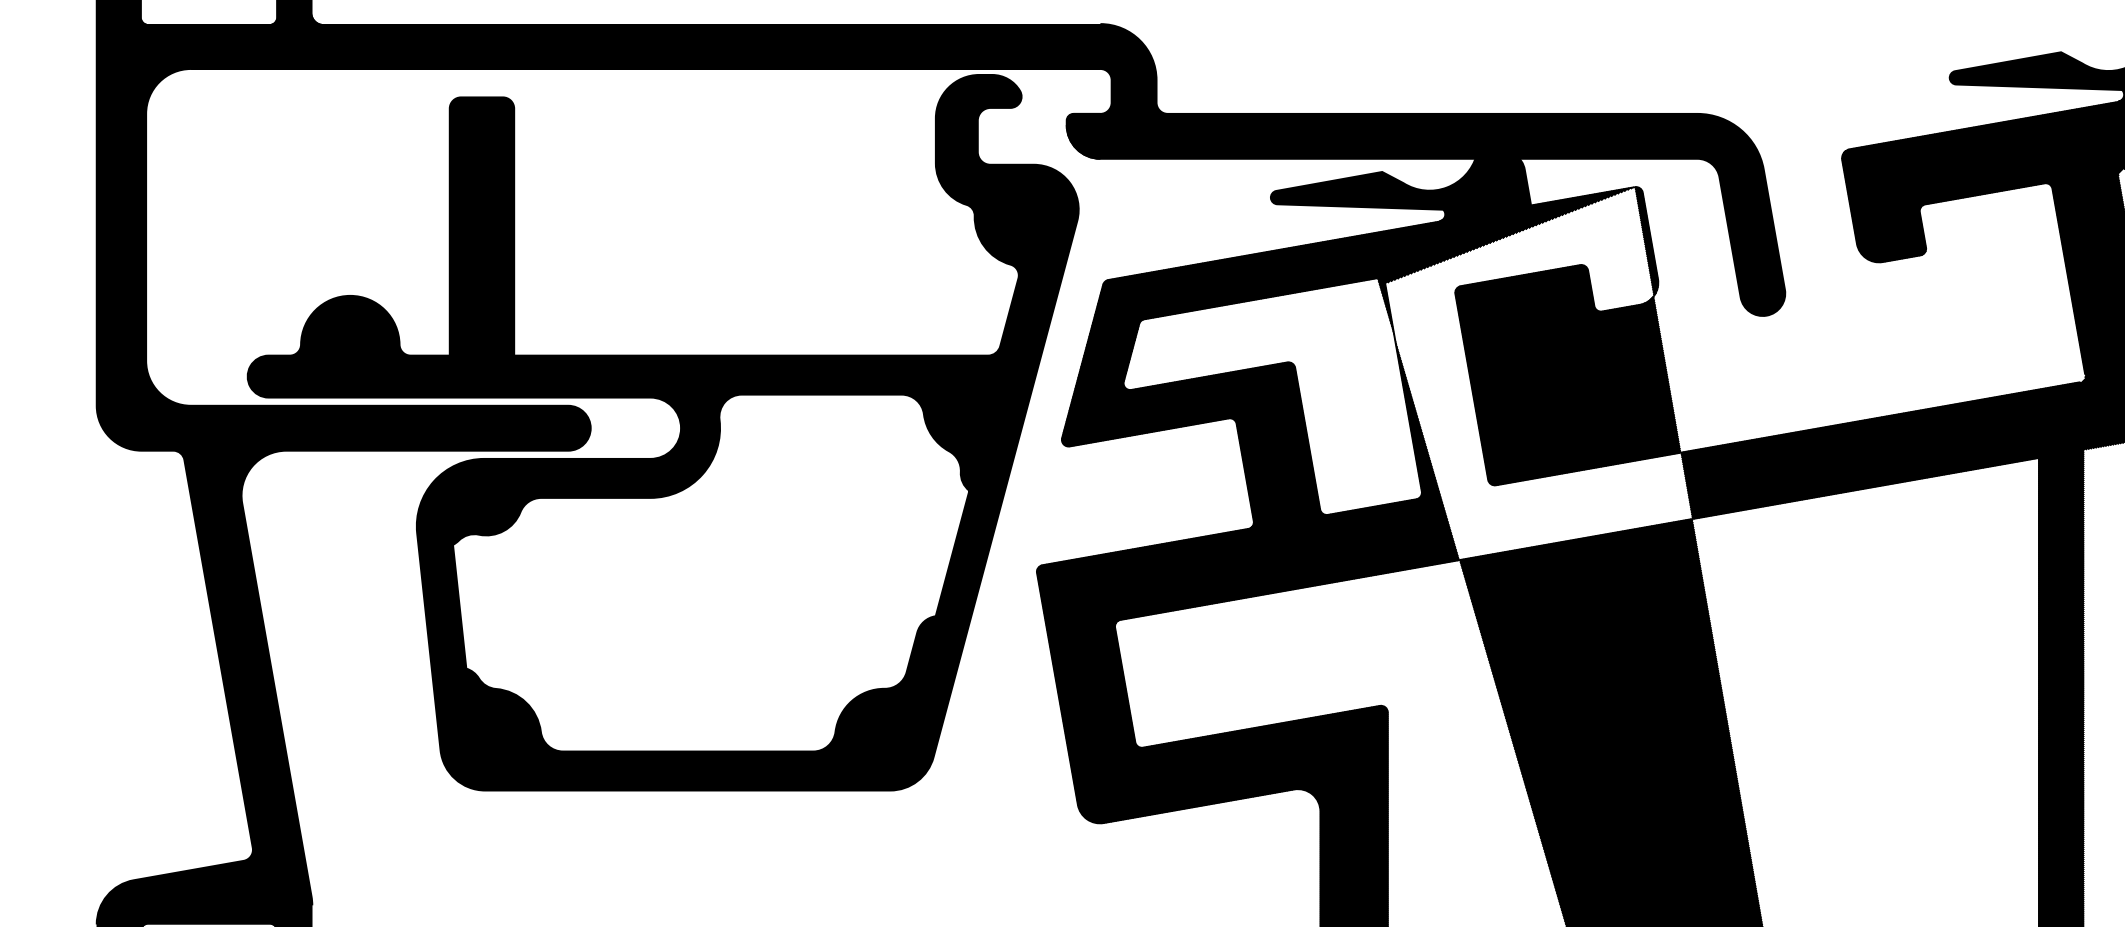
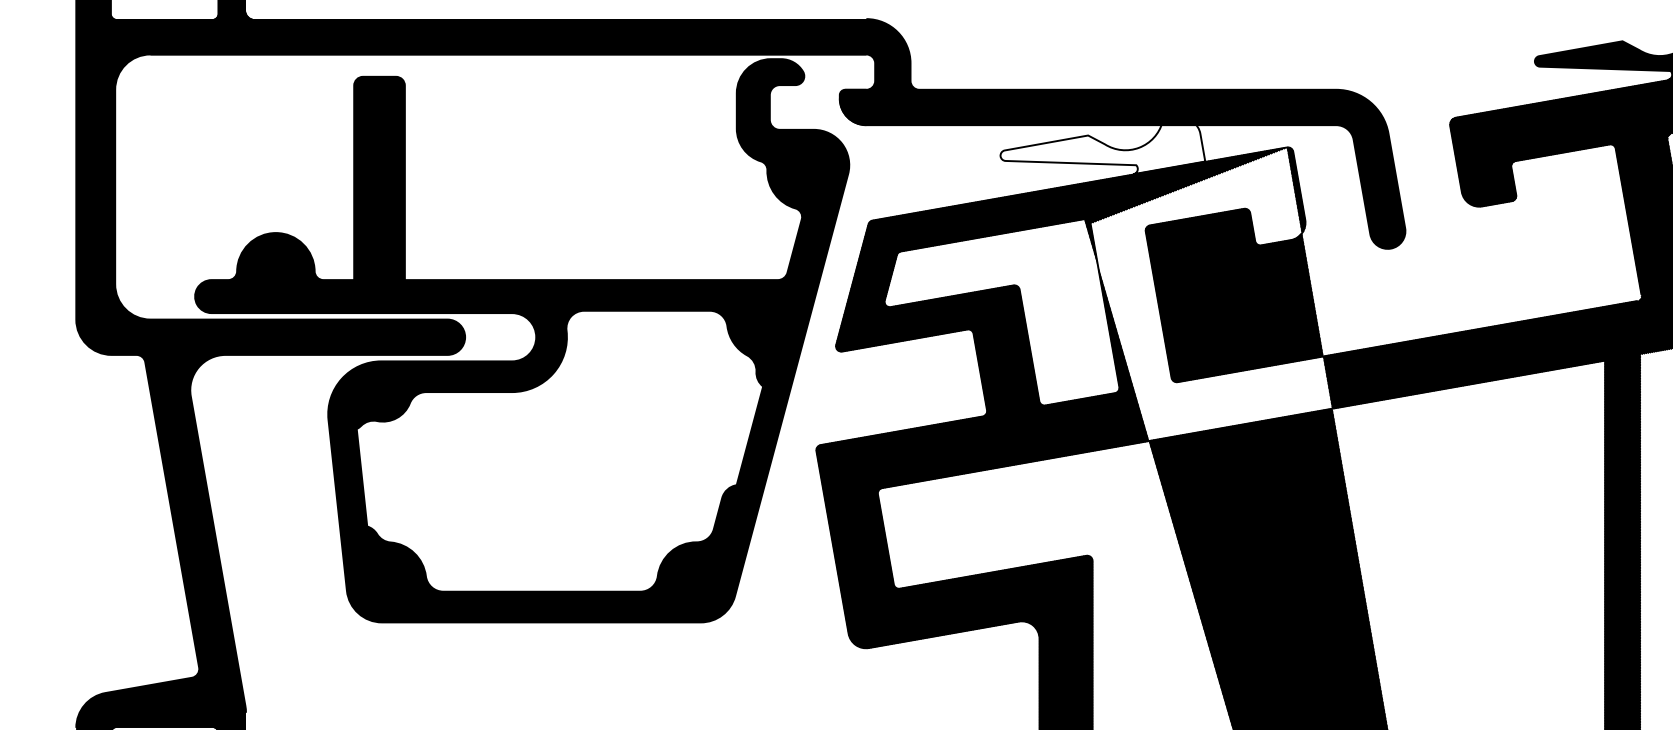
fill: (1400, 185) -> (1102, 146), removed

